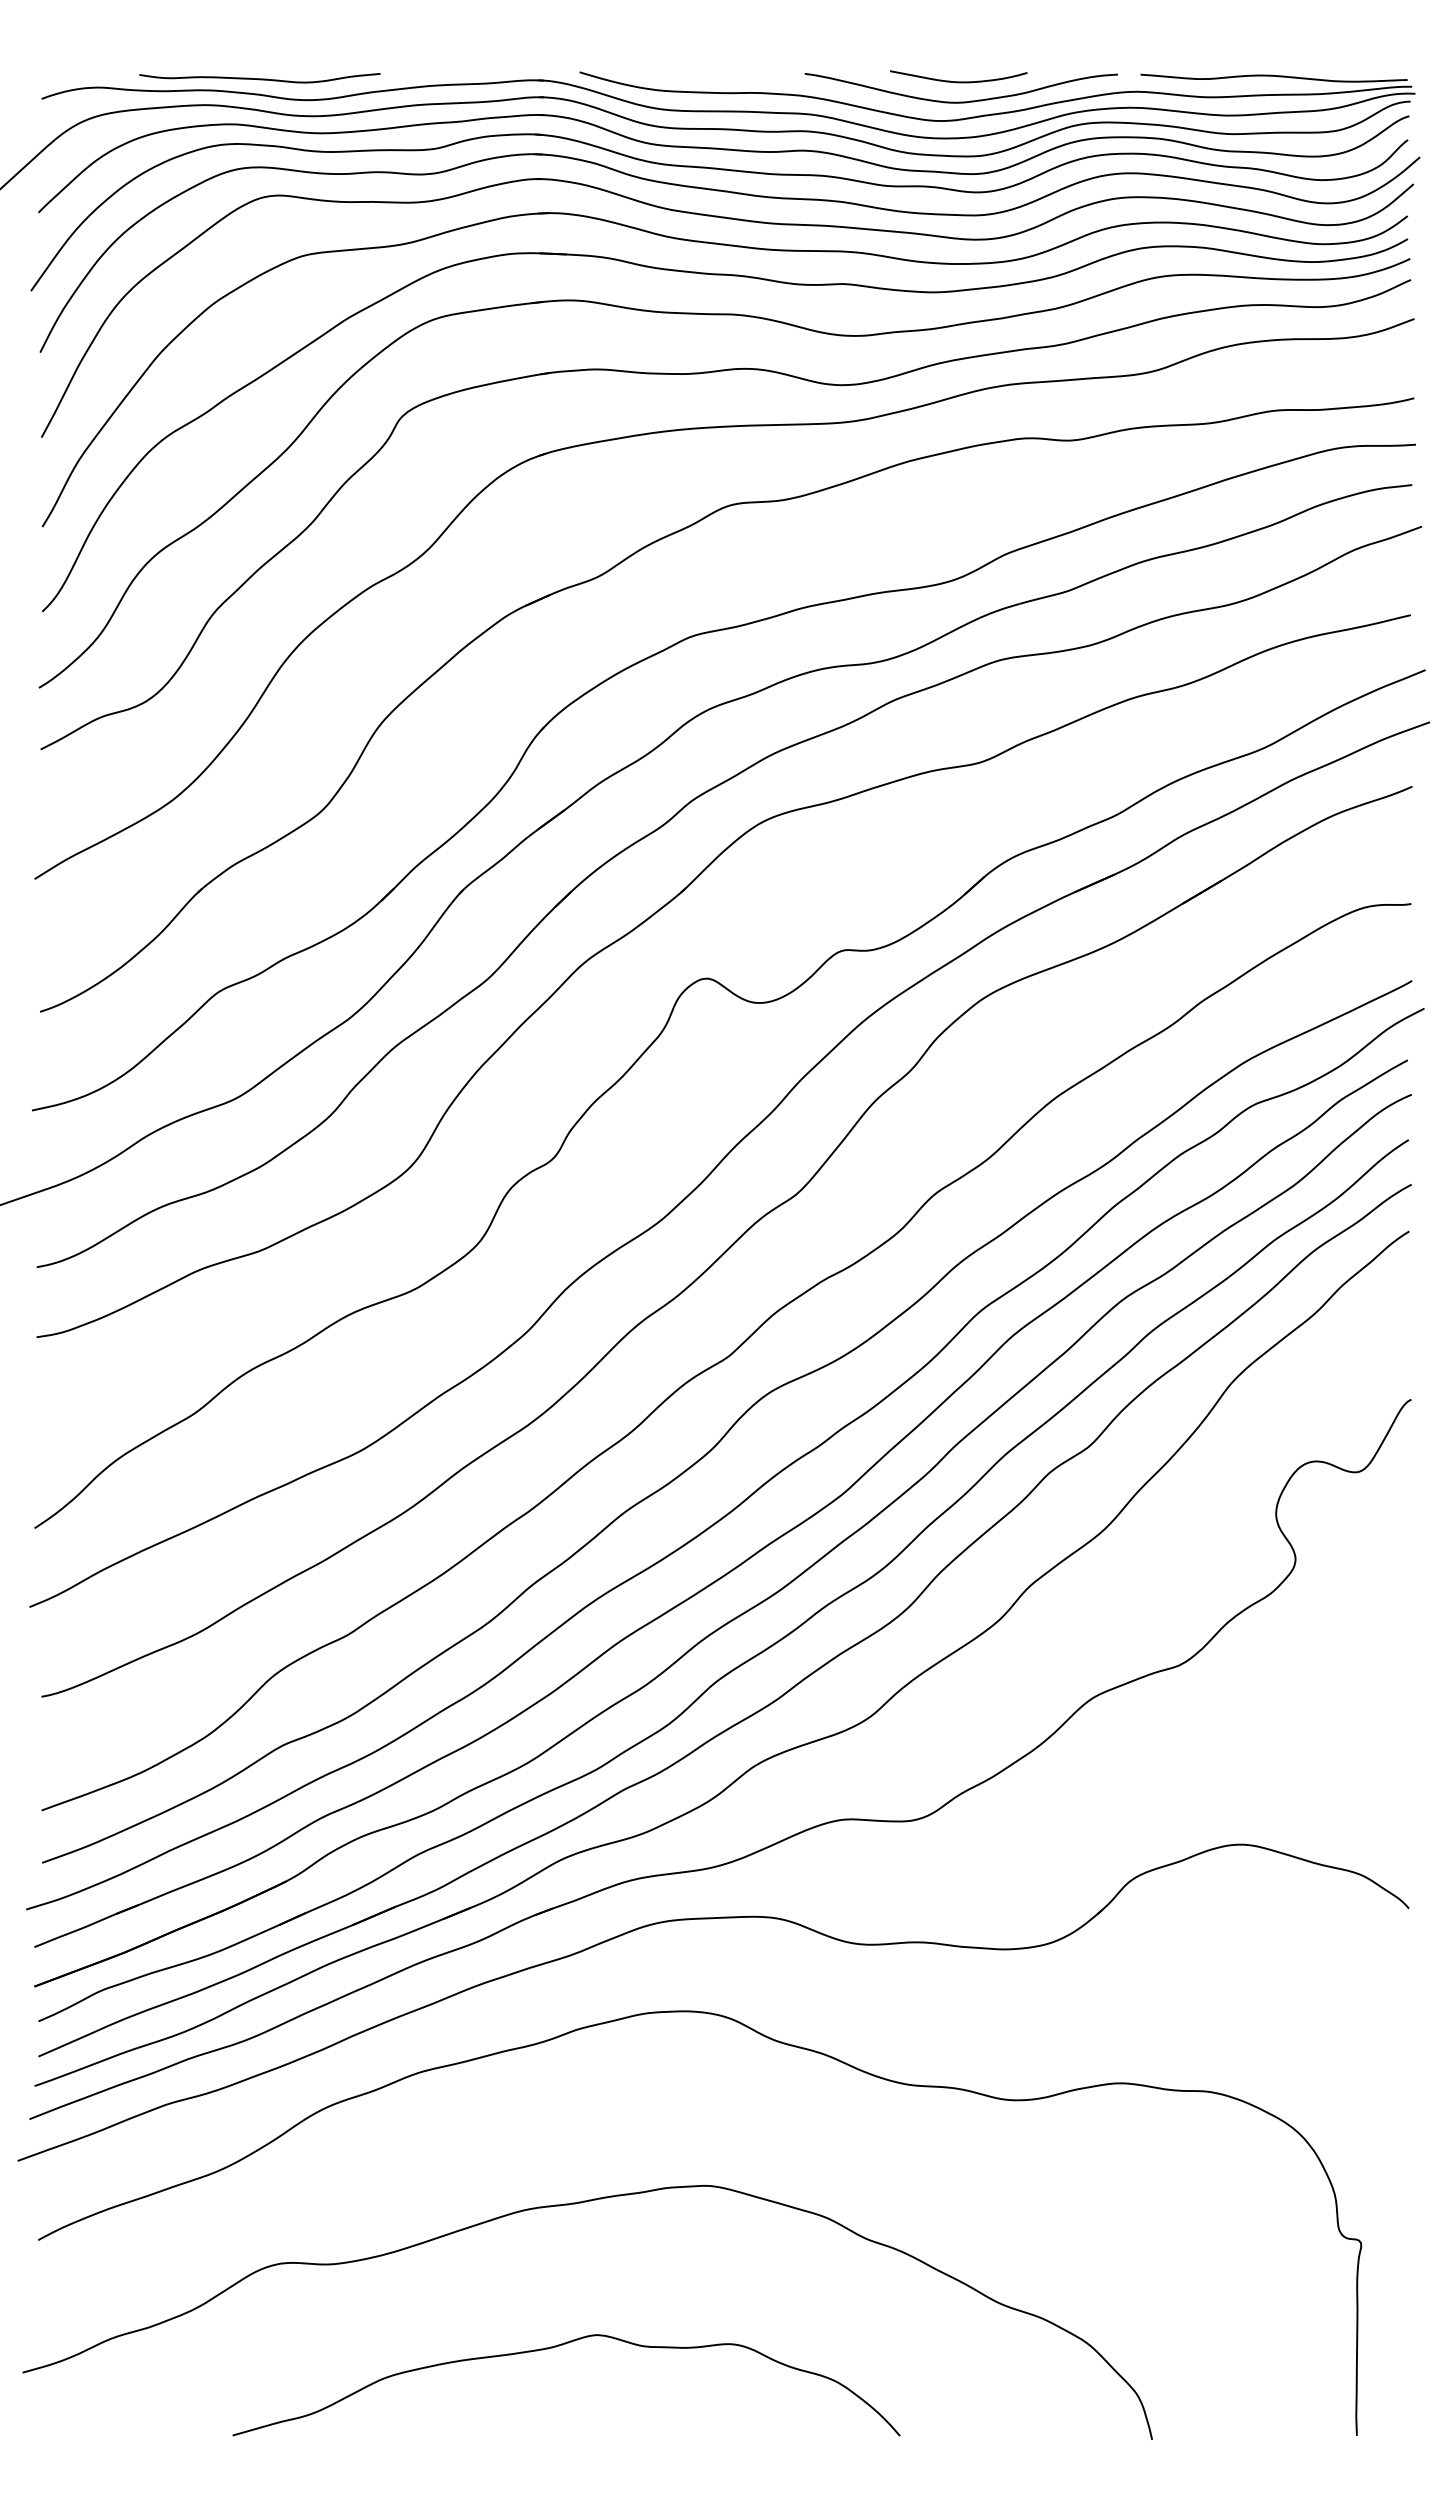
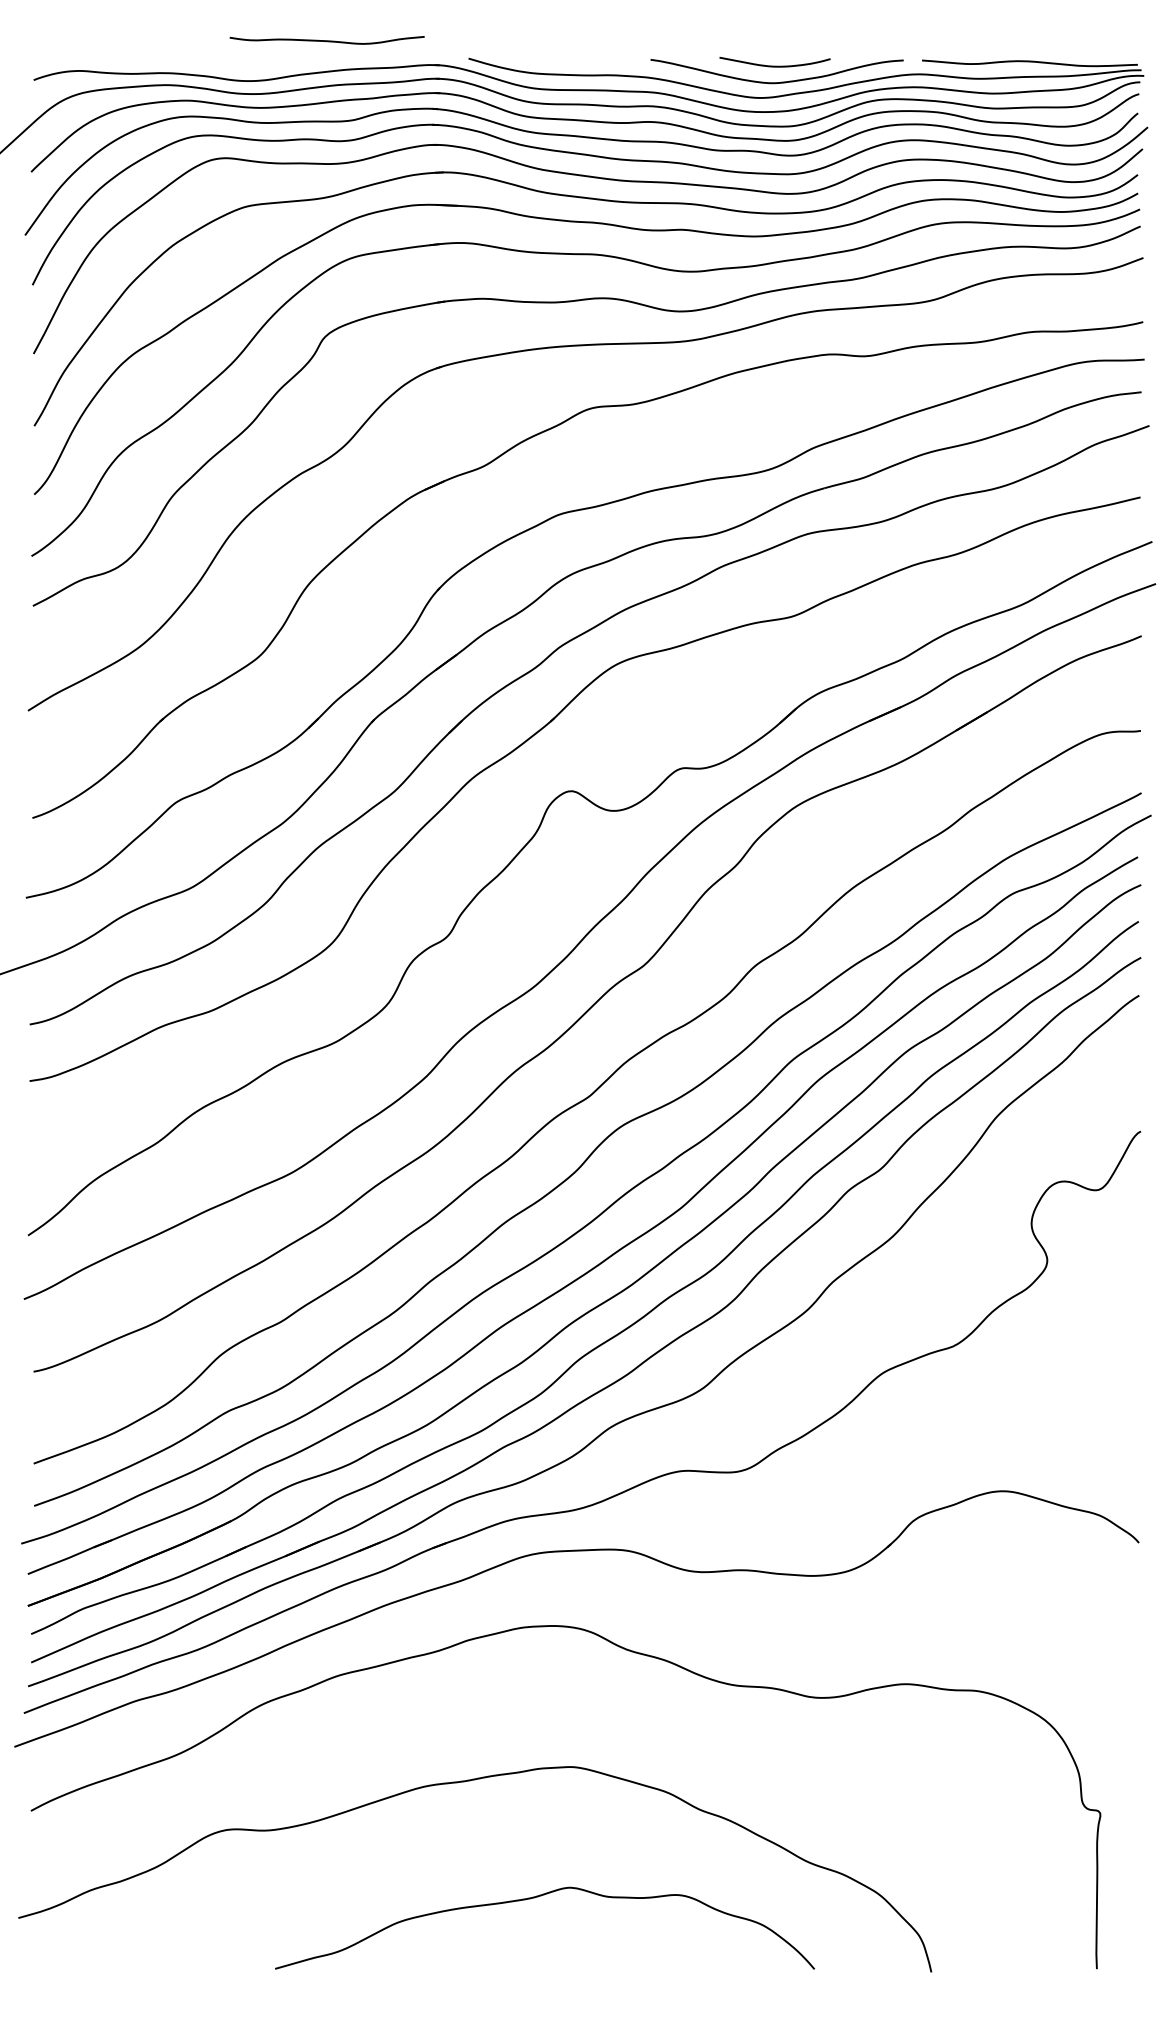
curve: (259, 78) -> (326, 40), moved
curve: (558, 2347) -> (538, 1897), moved

